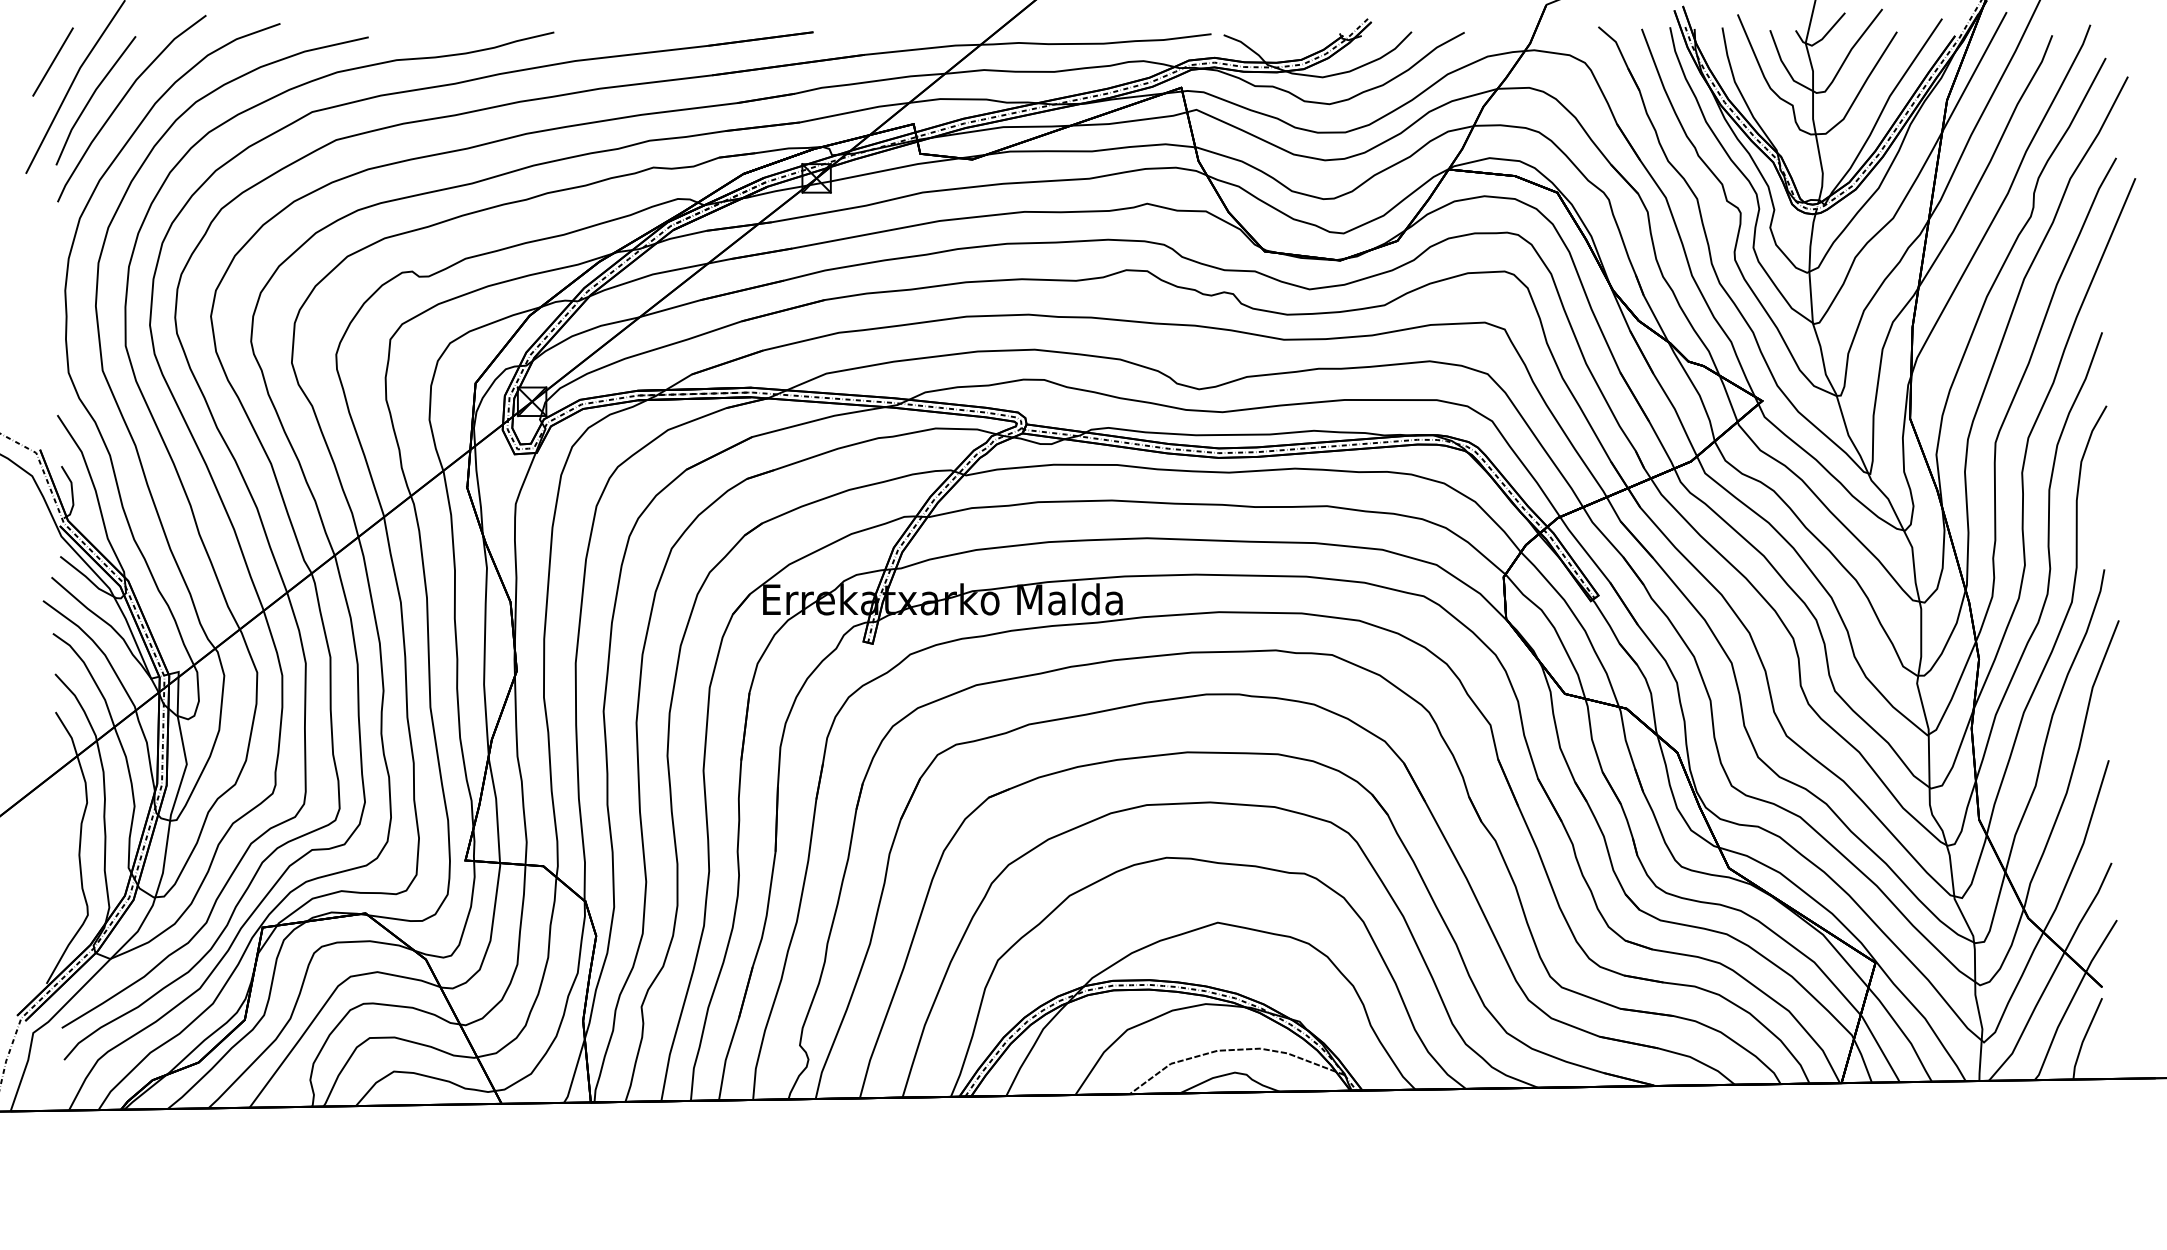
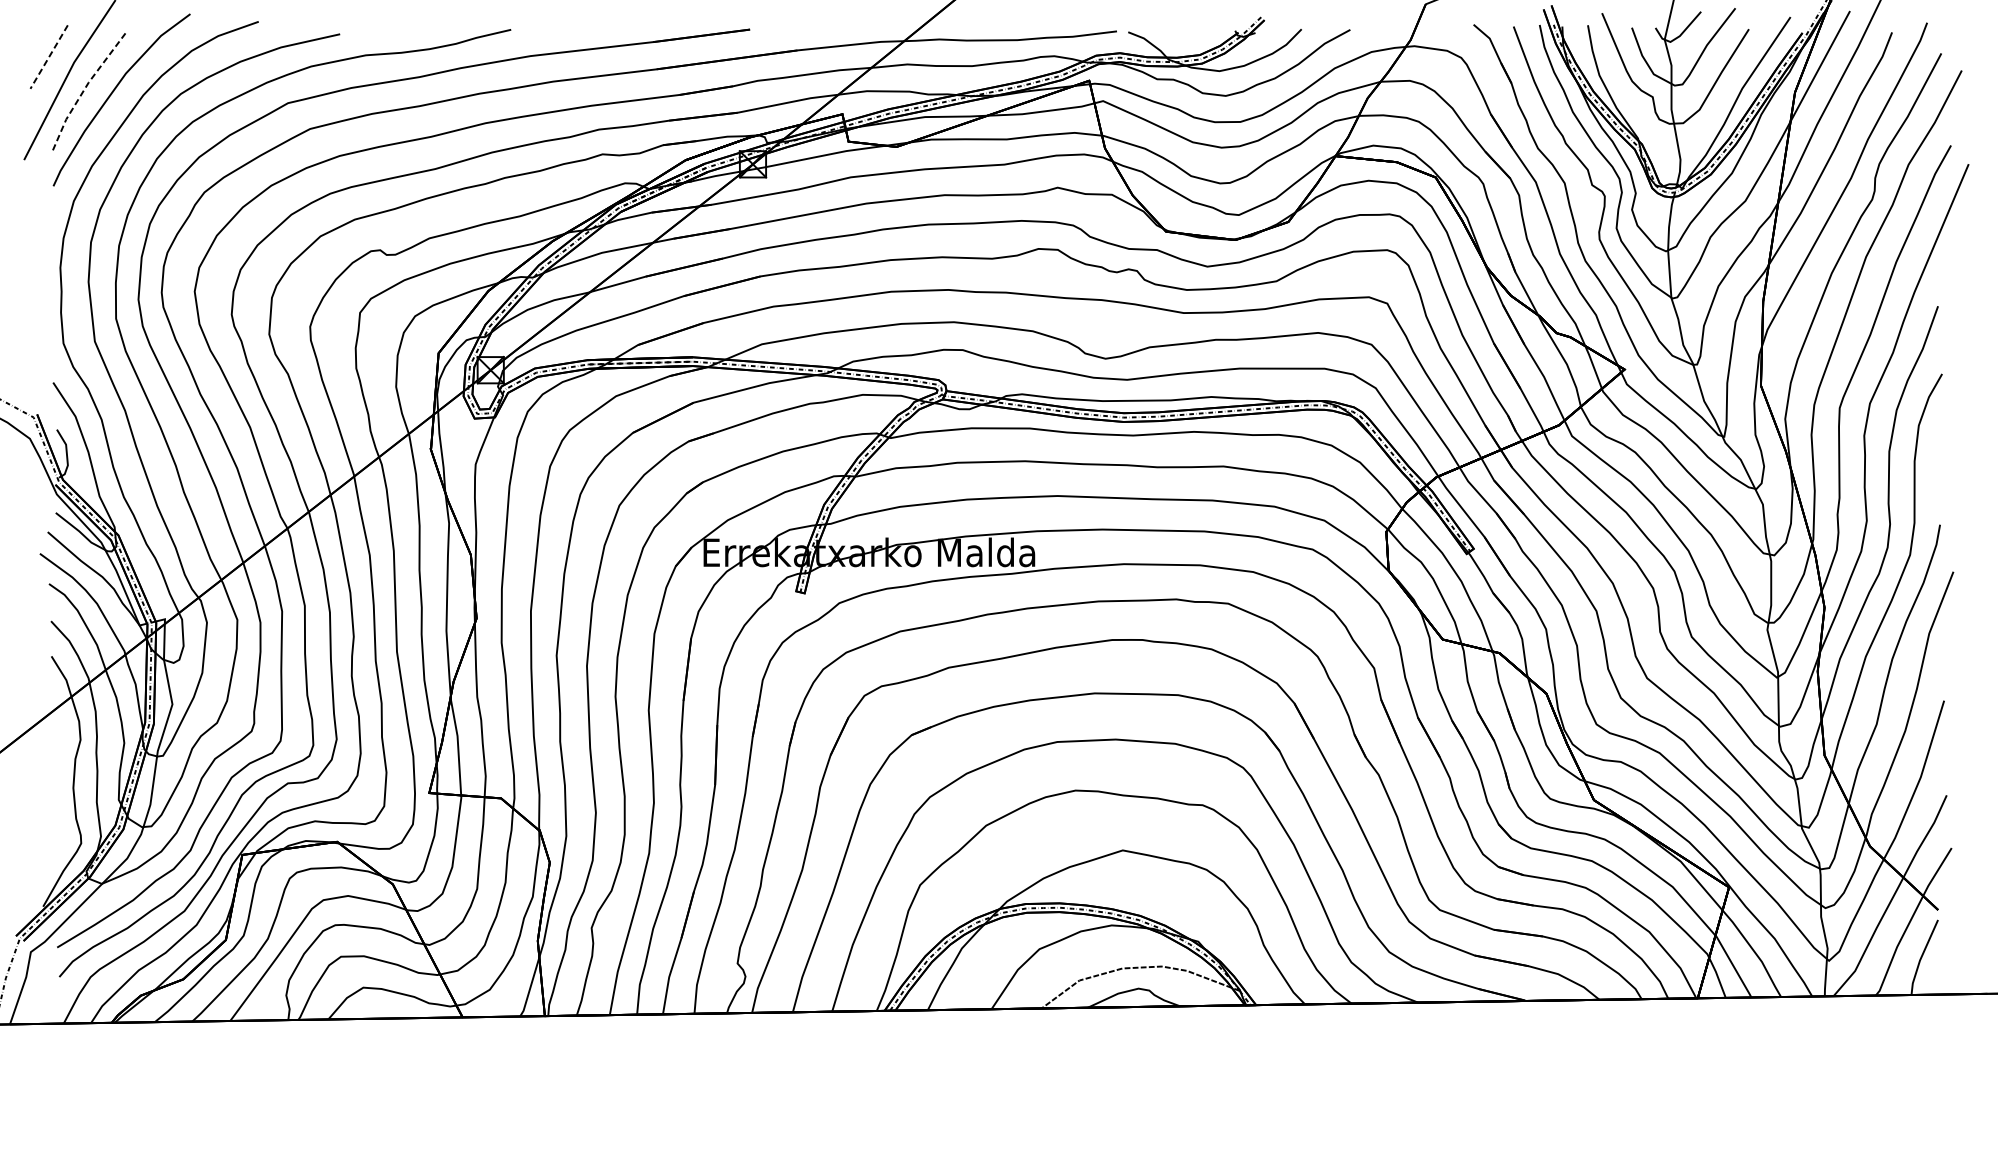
line: (53, 62) -> (49, 57), solid -> dashed
line: (91, 97) -> (84, 89), solid -> dashed

